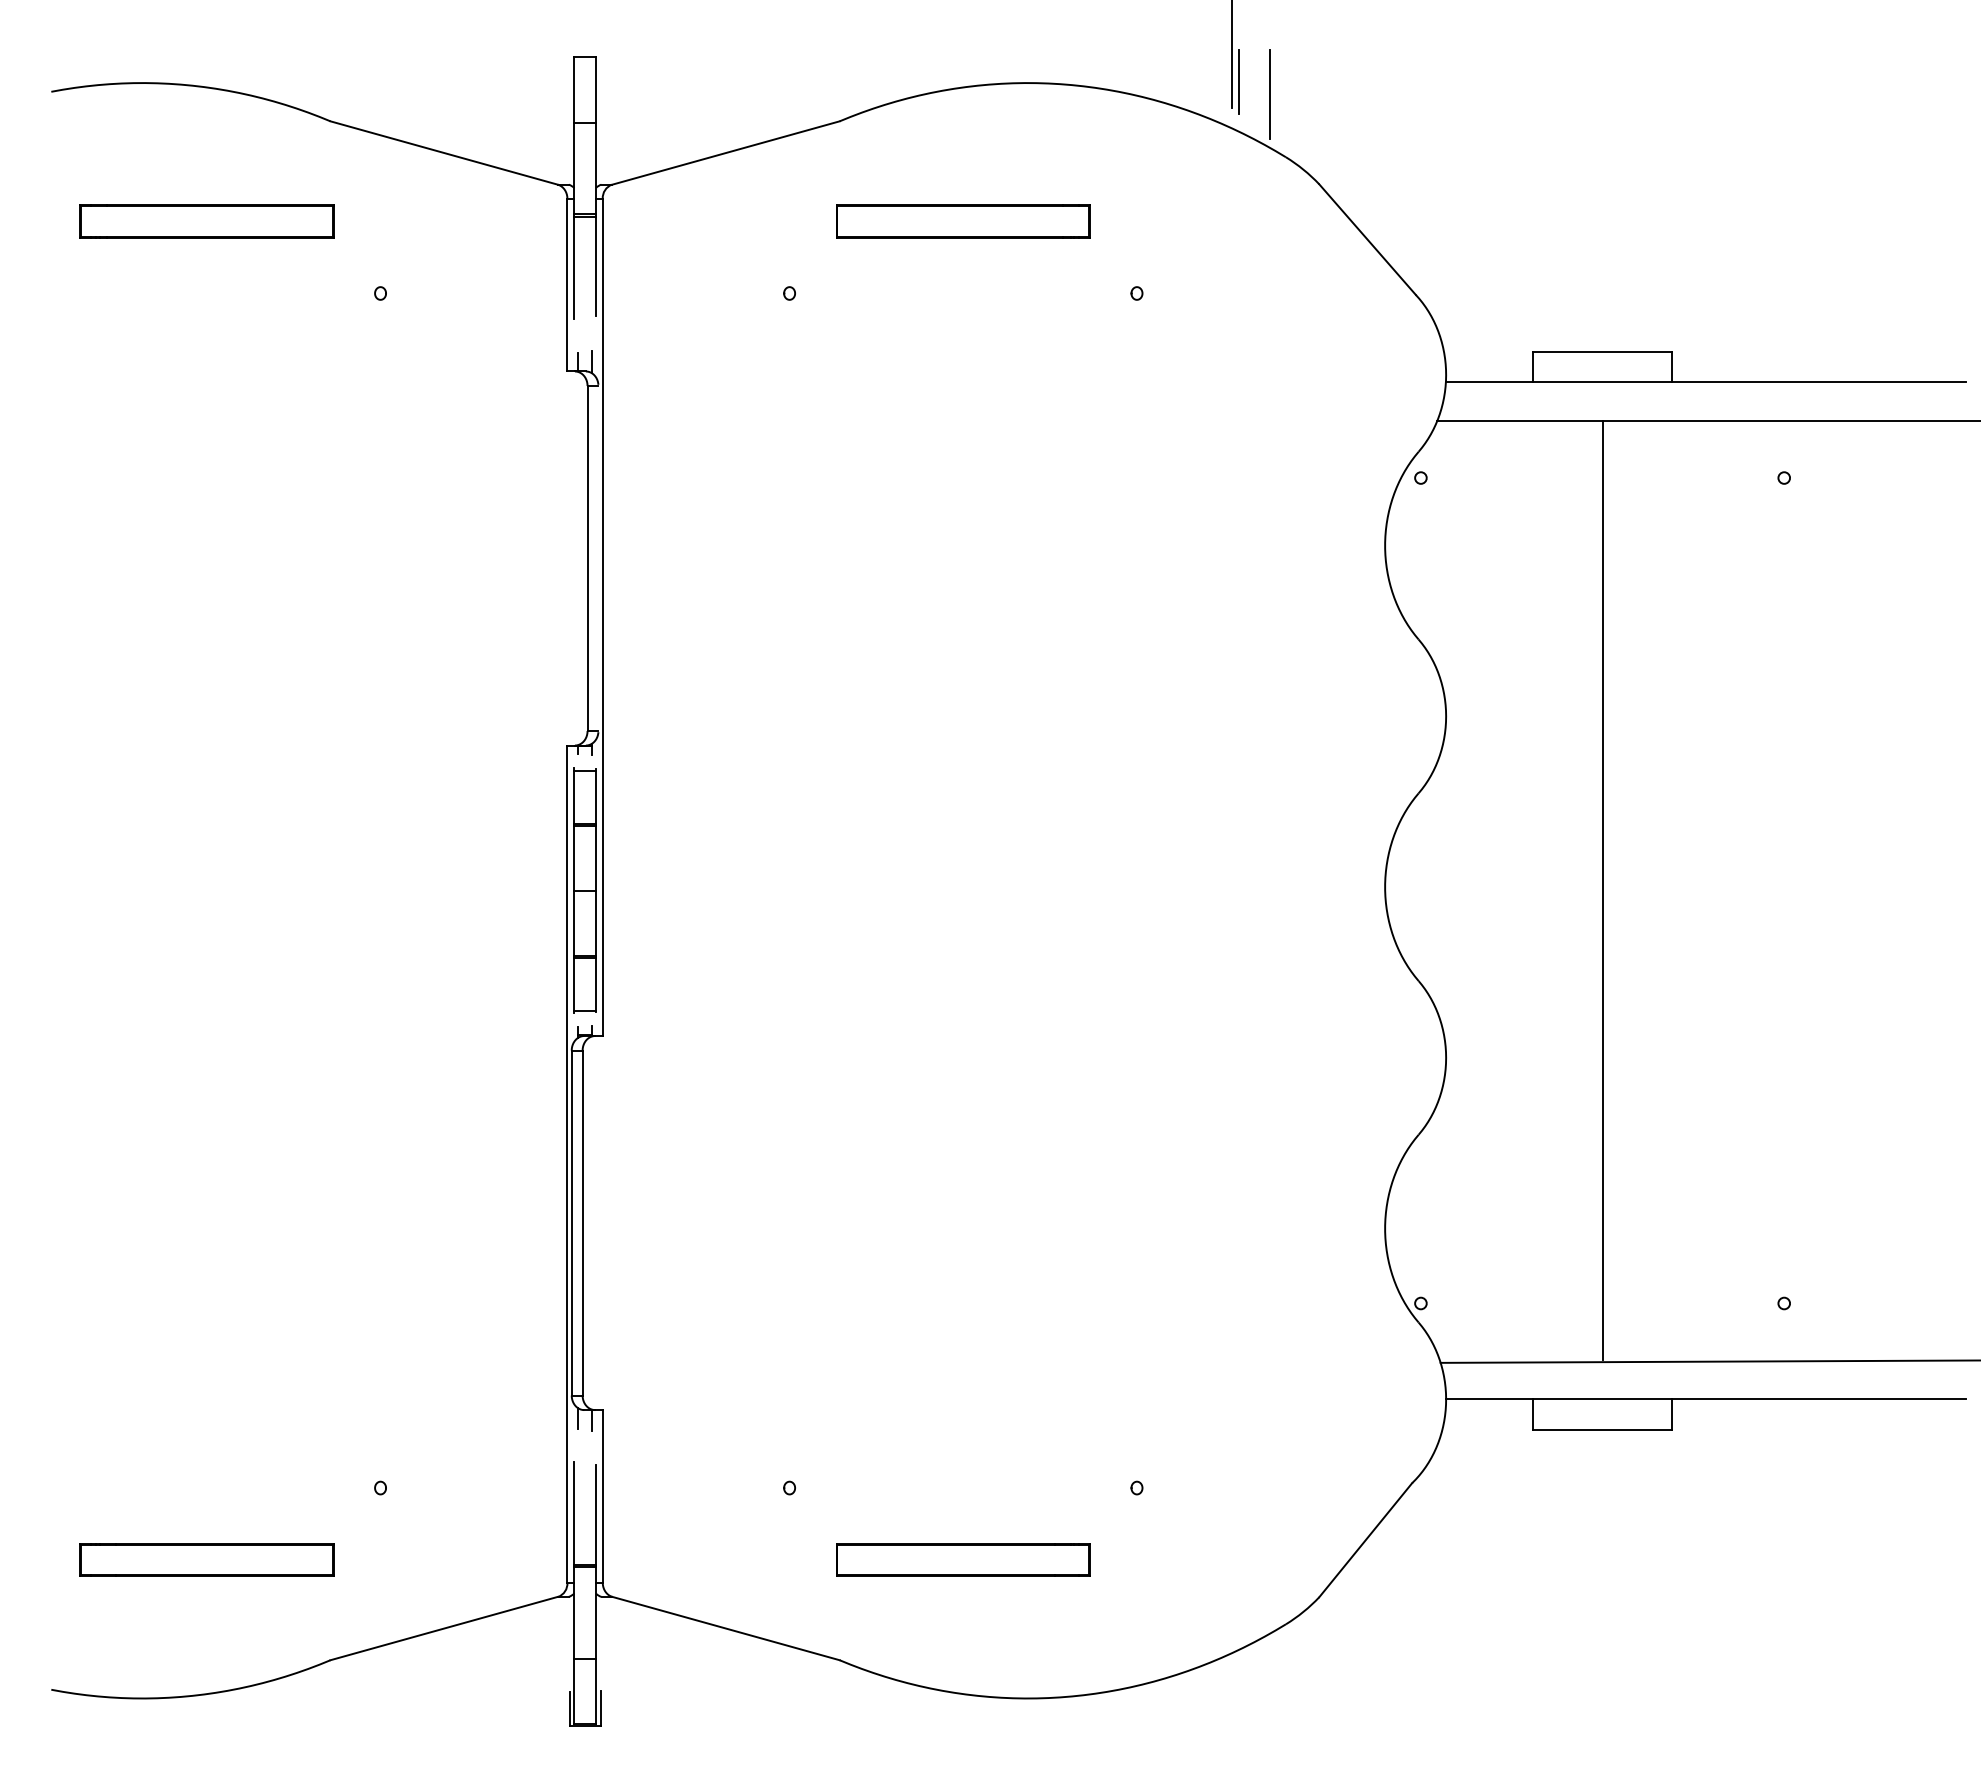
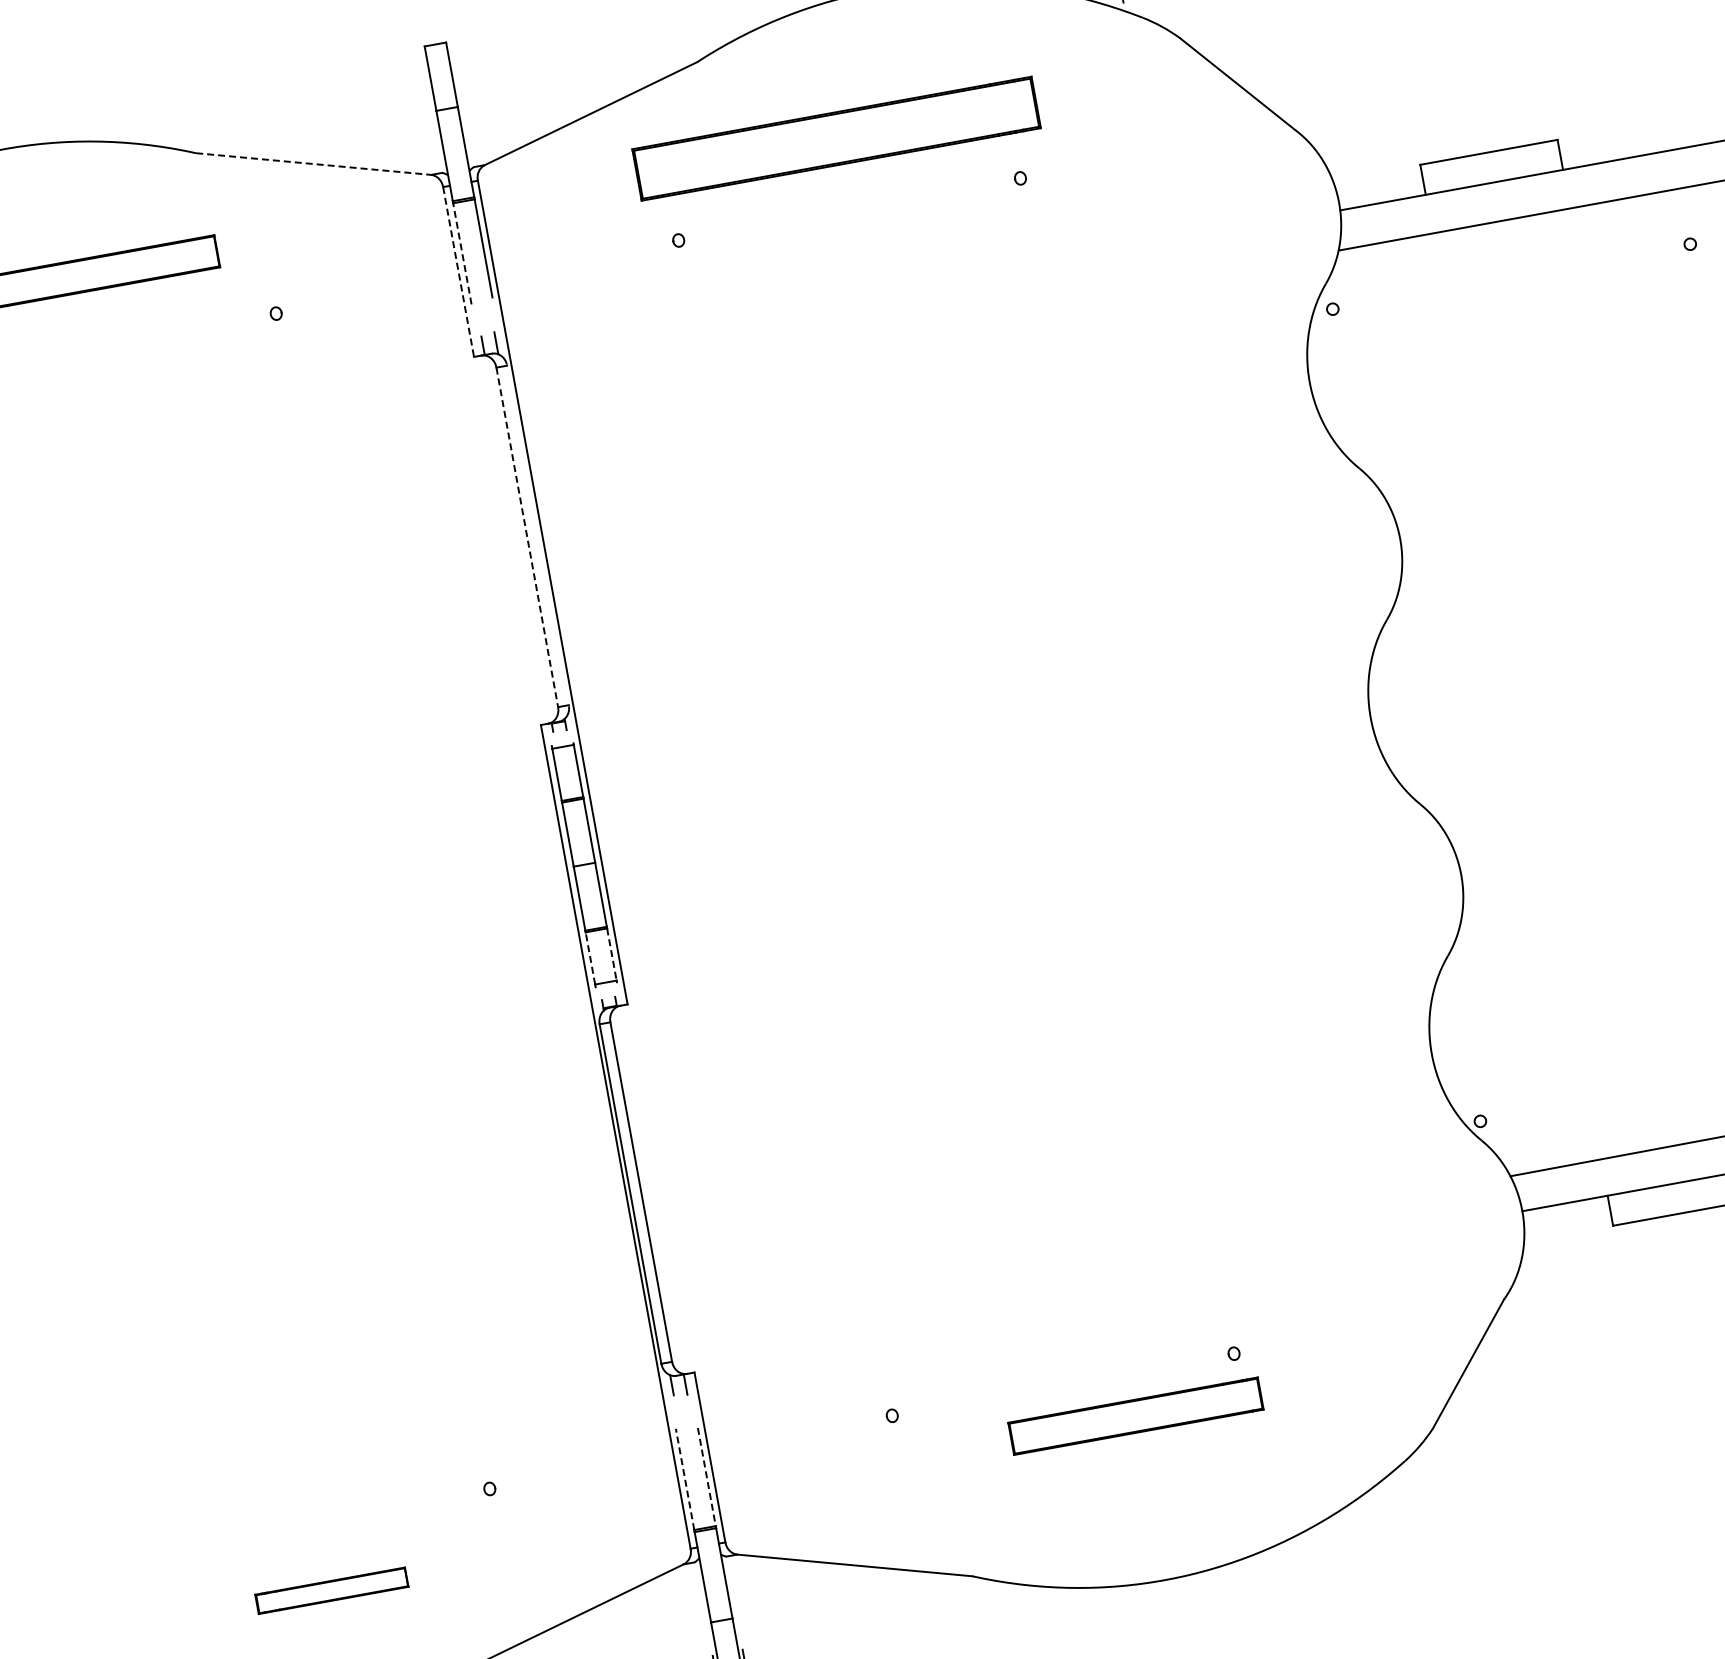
line: (444, 153) -> (314, 164), solid -> dashed
part: (963, 221) -> (836, 138), size x1.6
line: (574, 267) -> (462, 253), solid -> dashed
line: (567, 285) -> (458, 272), solid -> dashed
line: (587, 558) -> (527, 537), solid -> dashed
line: (1602, 890) -> (1585, 682), removed
line: (574, 984) -> (590, 958), solid -> dashed
line: (596, 984) -> (612, 954), solid -> dashed
line: (574, 1513) -> (685, 1479), solid -> dashed
line: (596, 1515) -> (707, 1477), solid -> dashed
part: (206, 1559) -> (331, 1590), size x0.6
part: (963, 1559) -> (1136, 1415), moved

